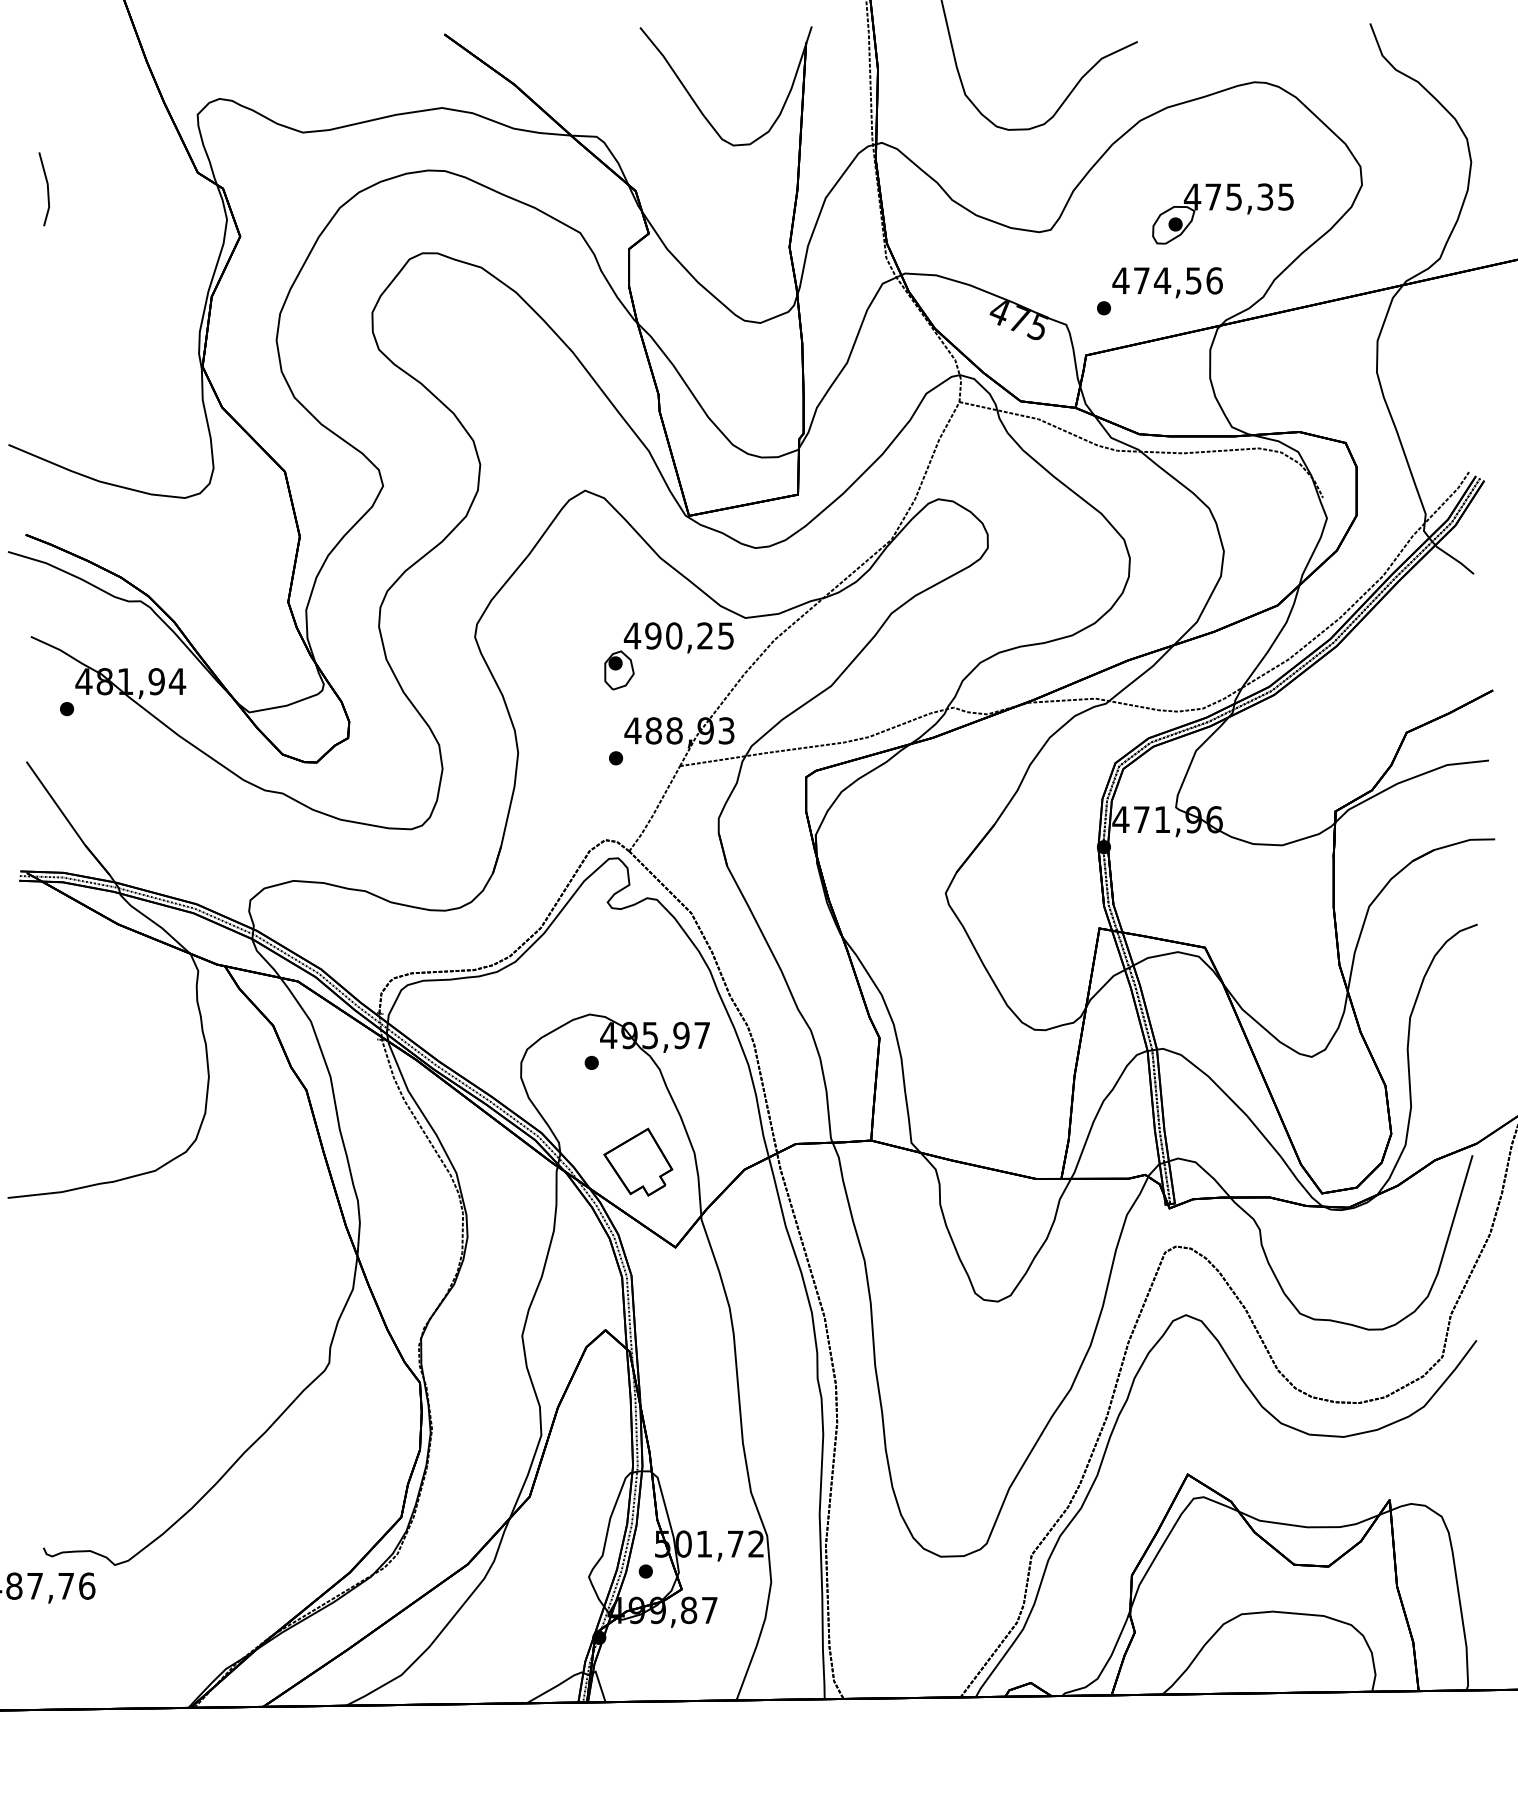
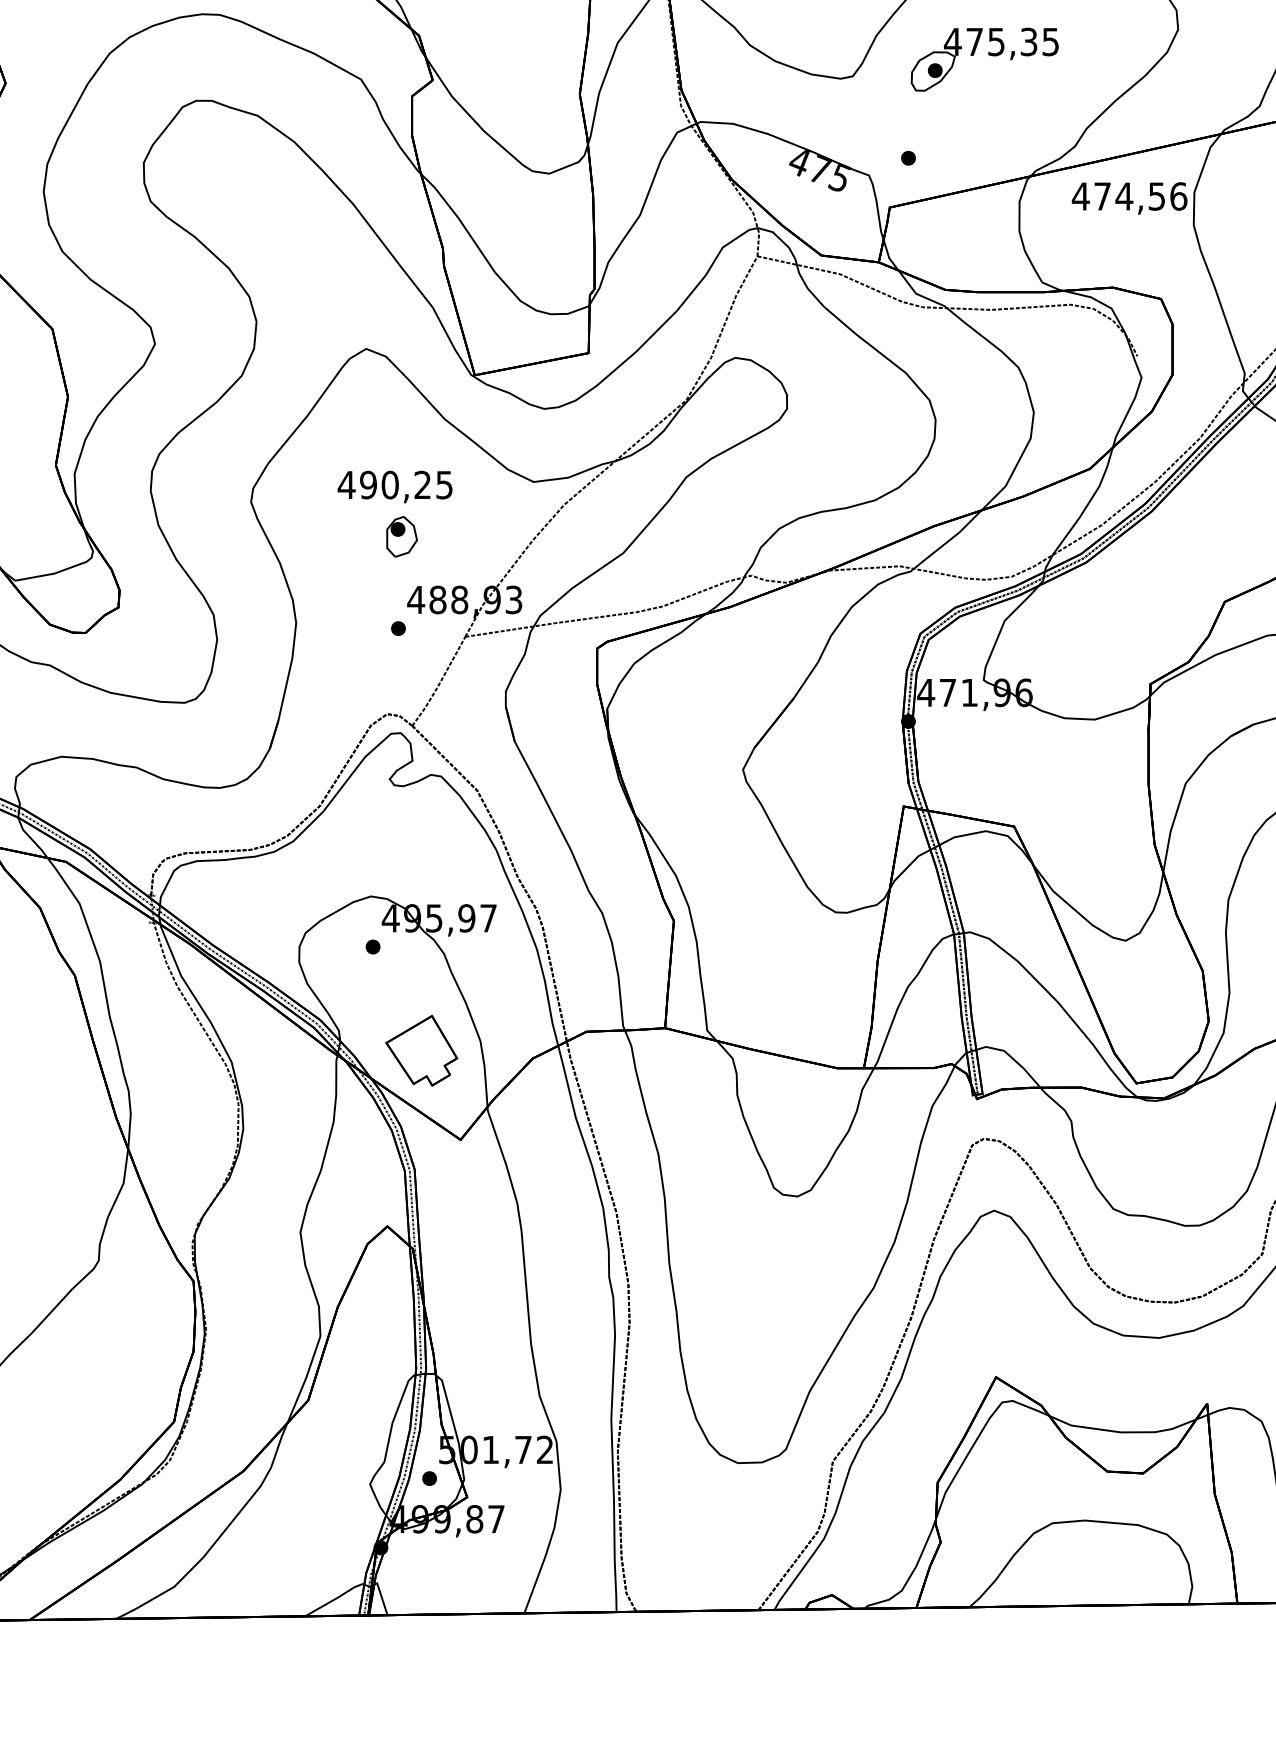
part: (1222, 213) -> (984, 59), moved
text: (1167, 282) -> (1129, 198), moved
text: (678, 637) -> (394, 486), moved

